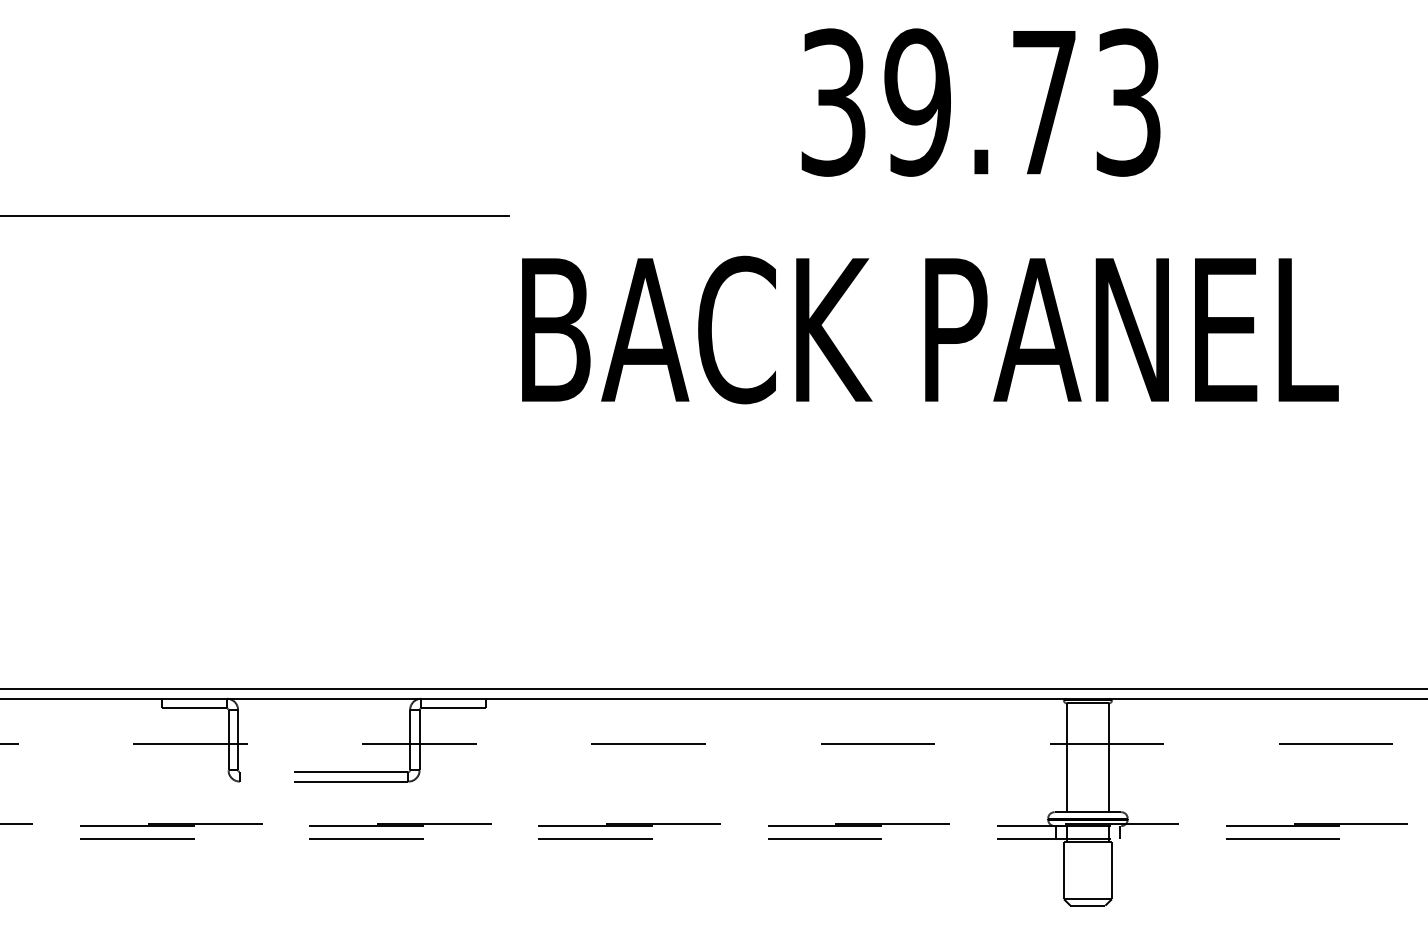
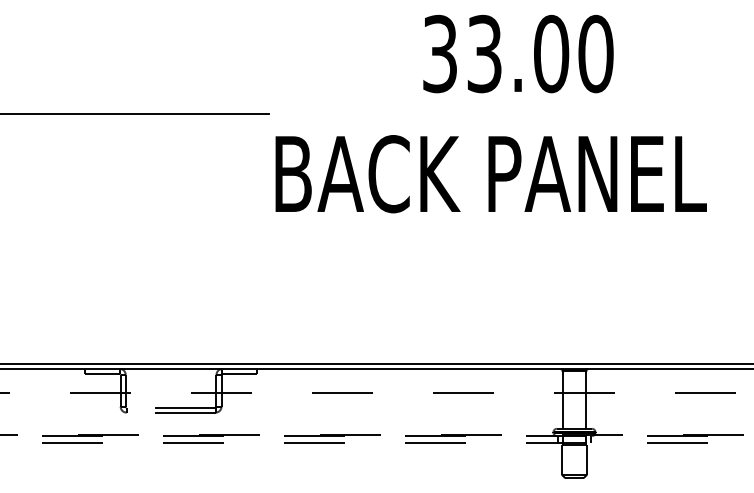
text: (1023, 101) -> (540, 53), 39.73 -> 33.00

